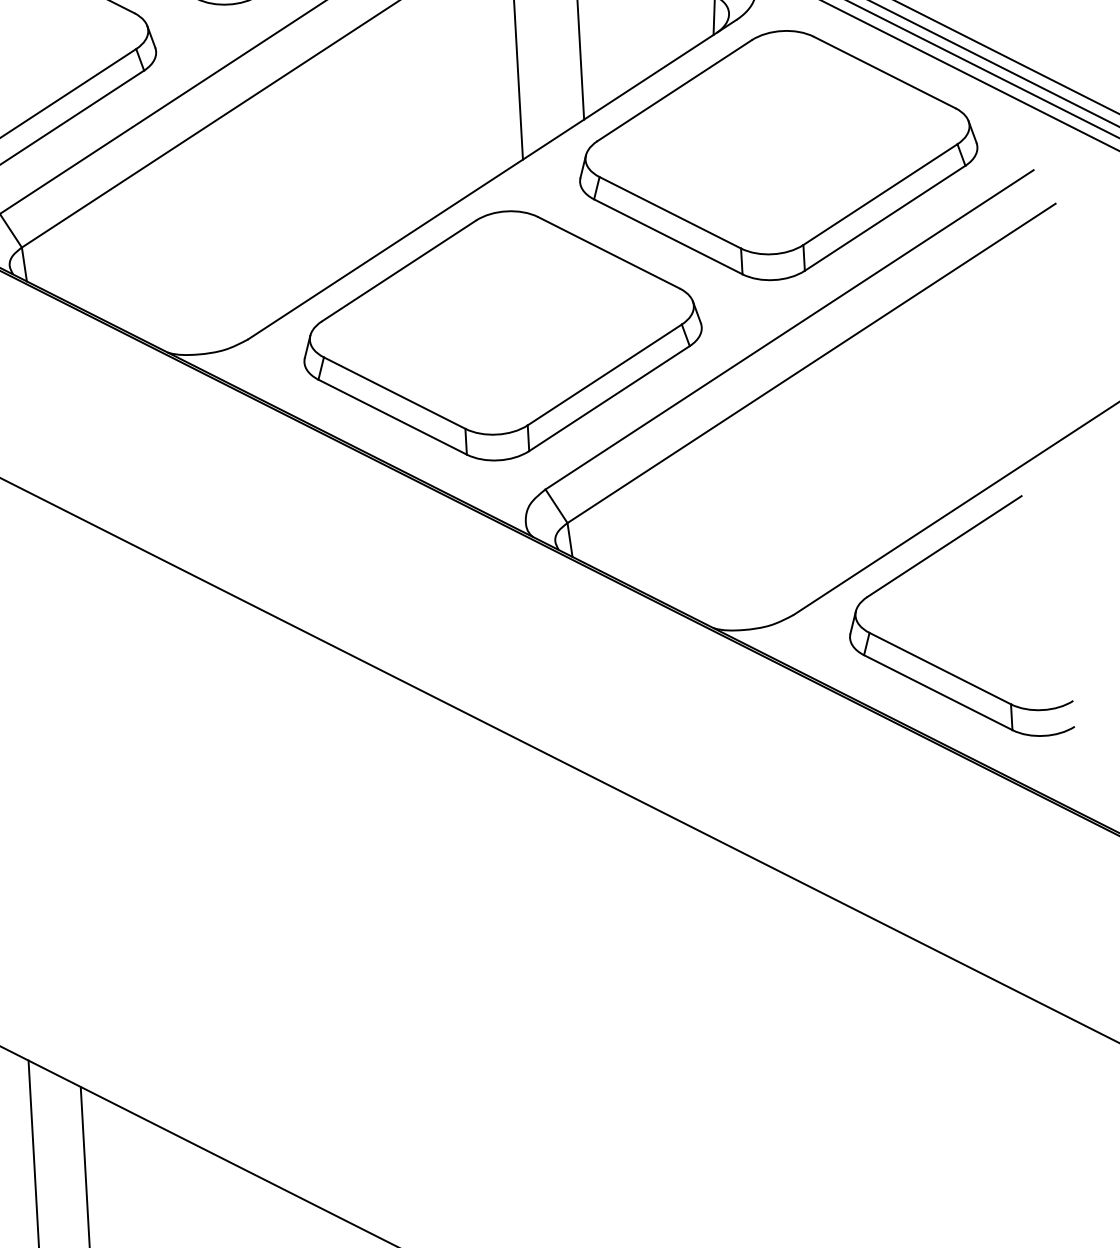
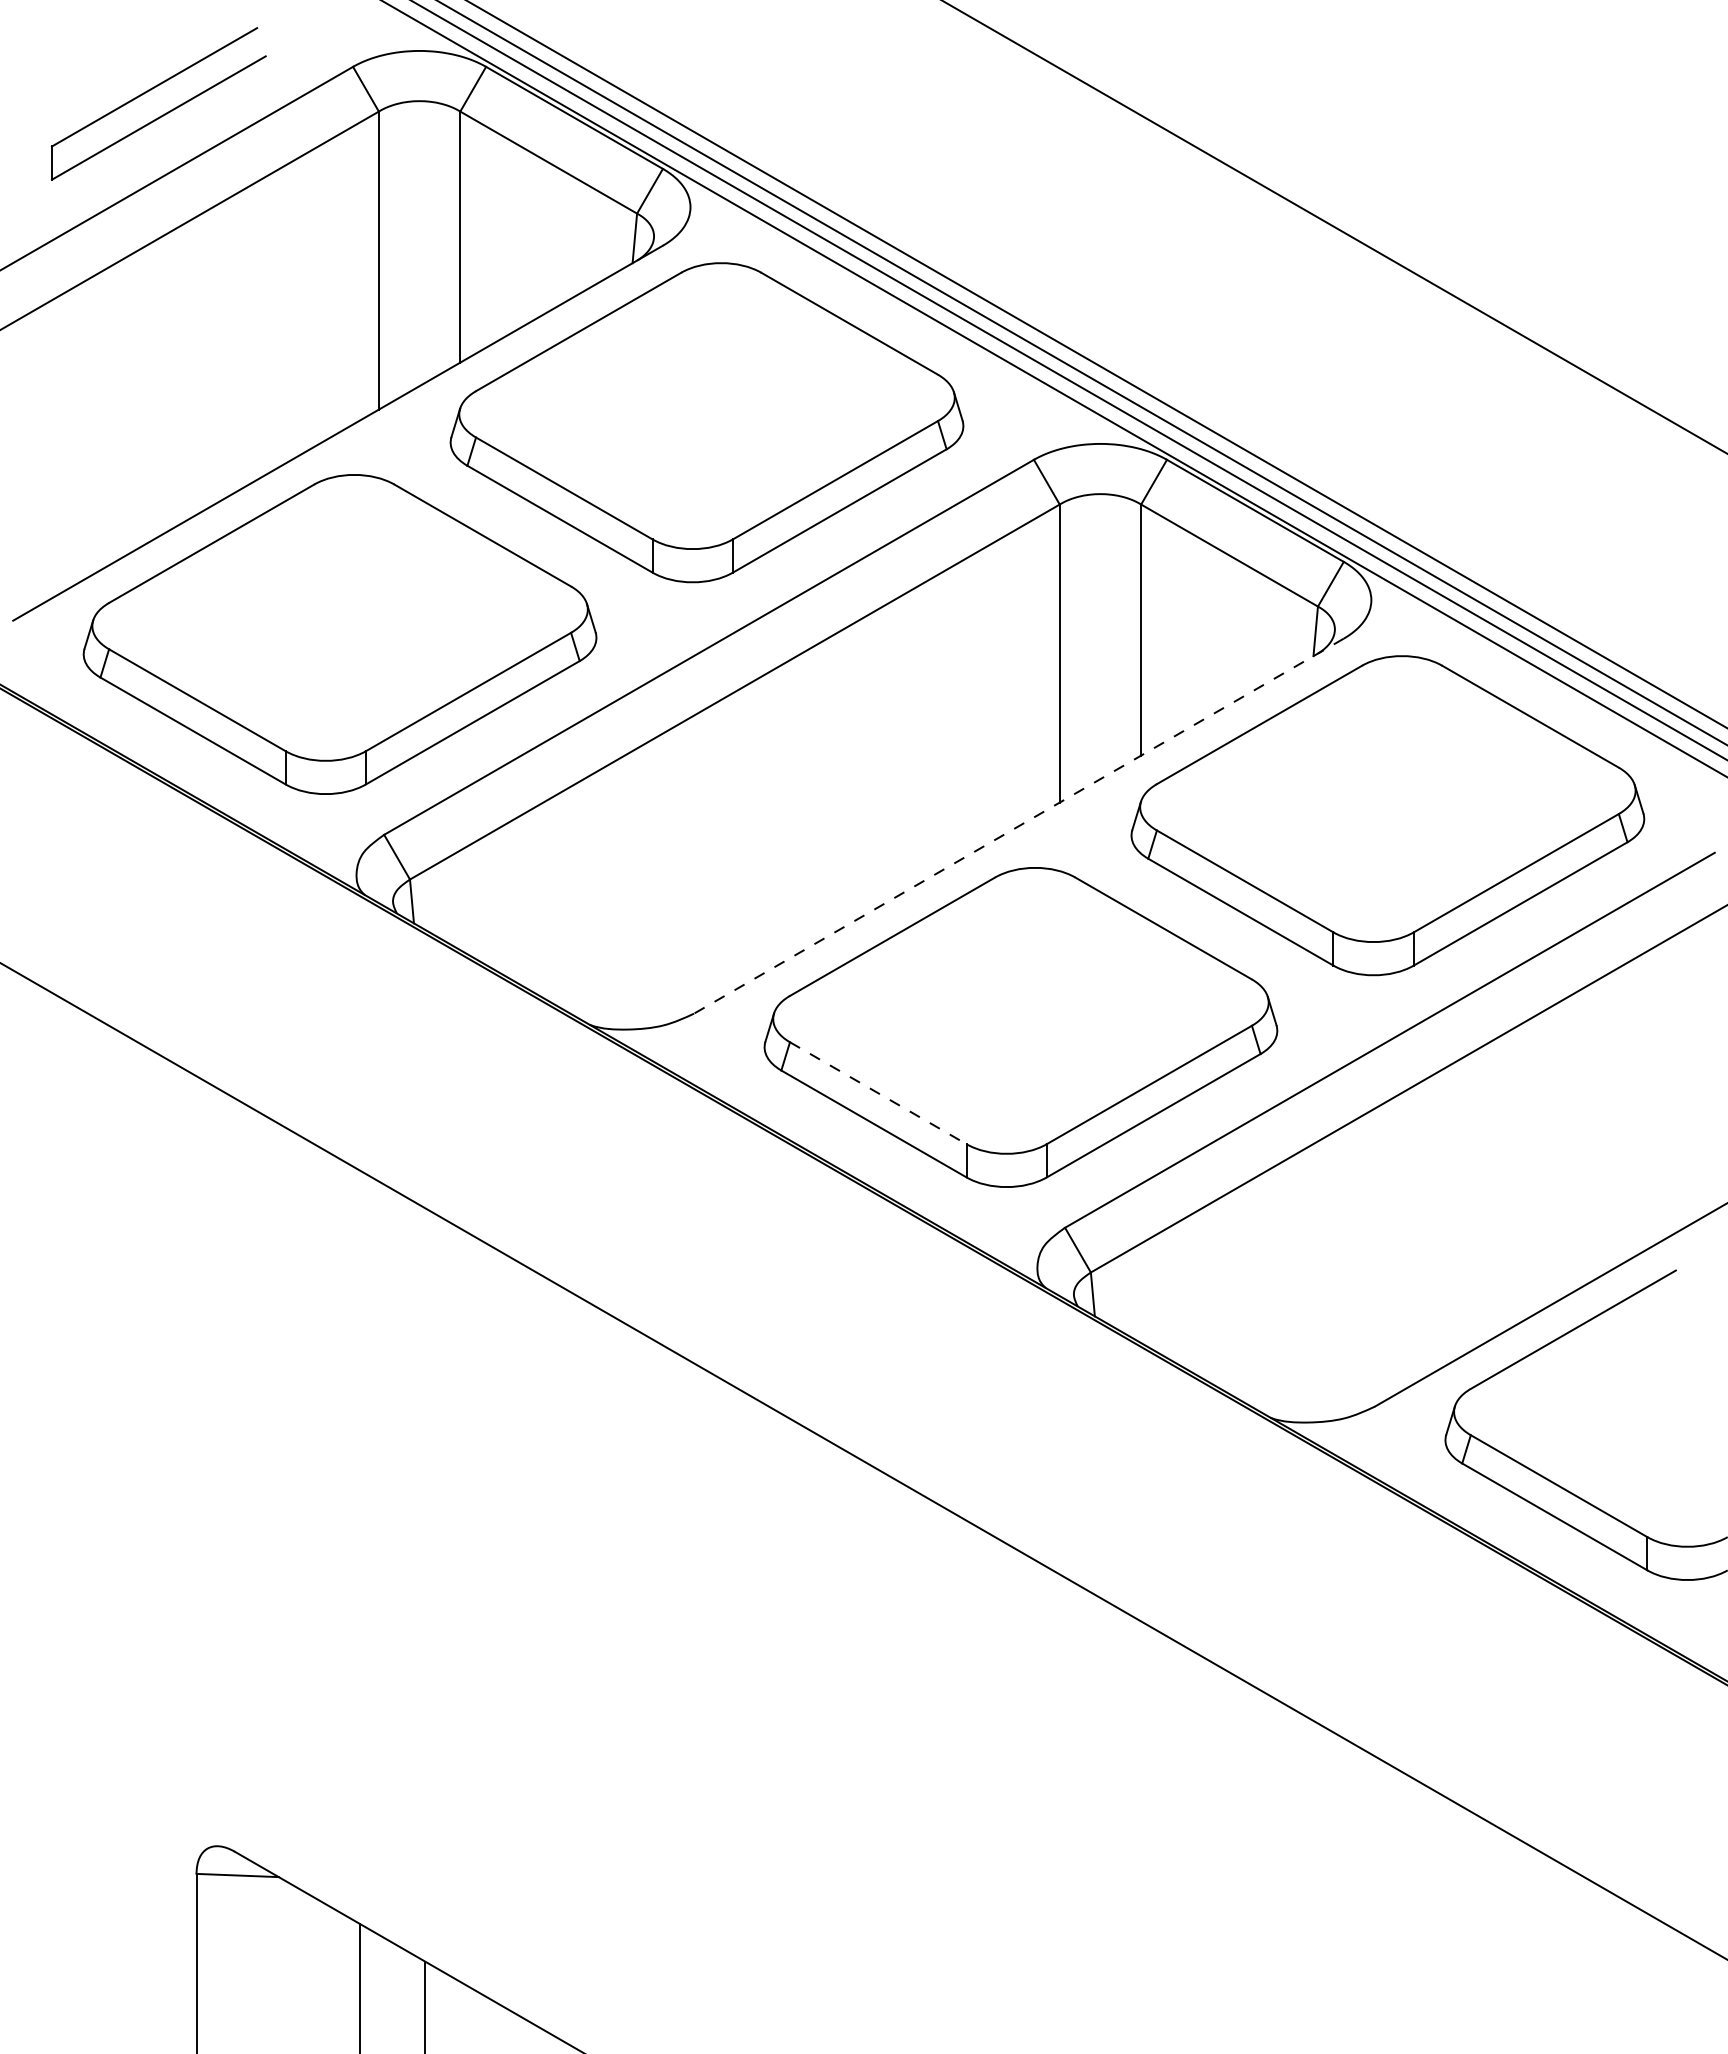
line: (491, 179) -> (1018, 826), solid -> dashed
line: (394, 393) -> (878, 1093), solid -> dashed

